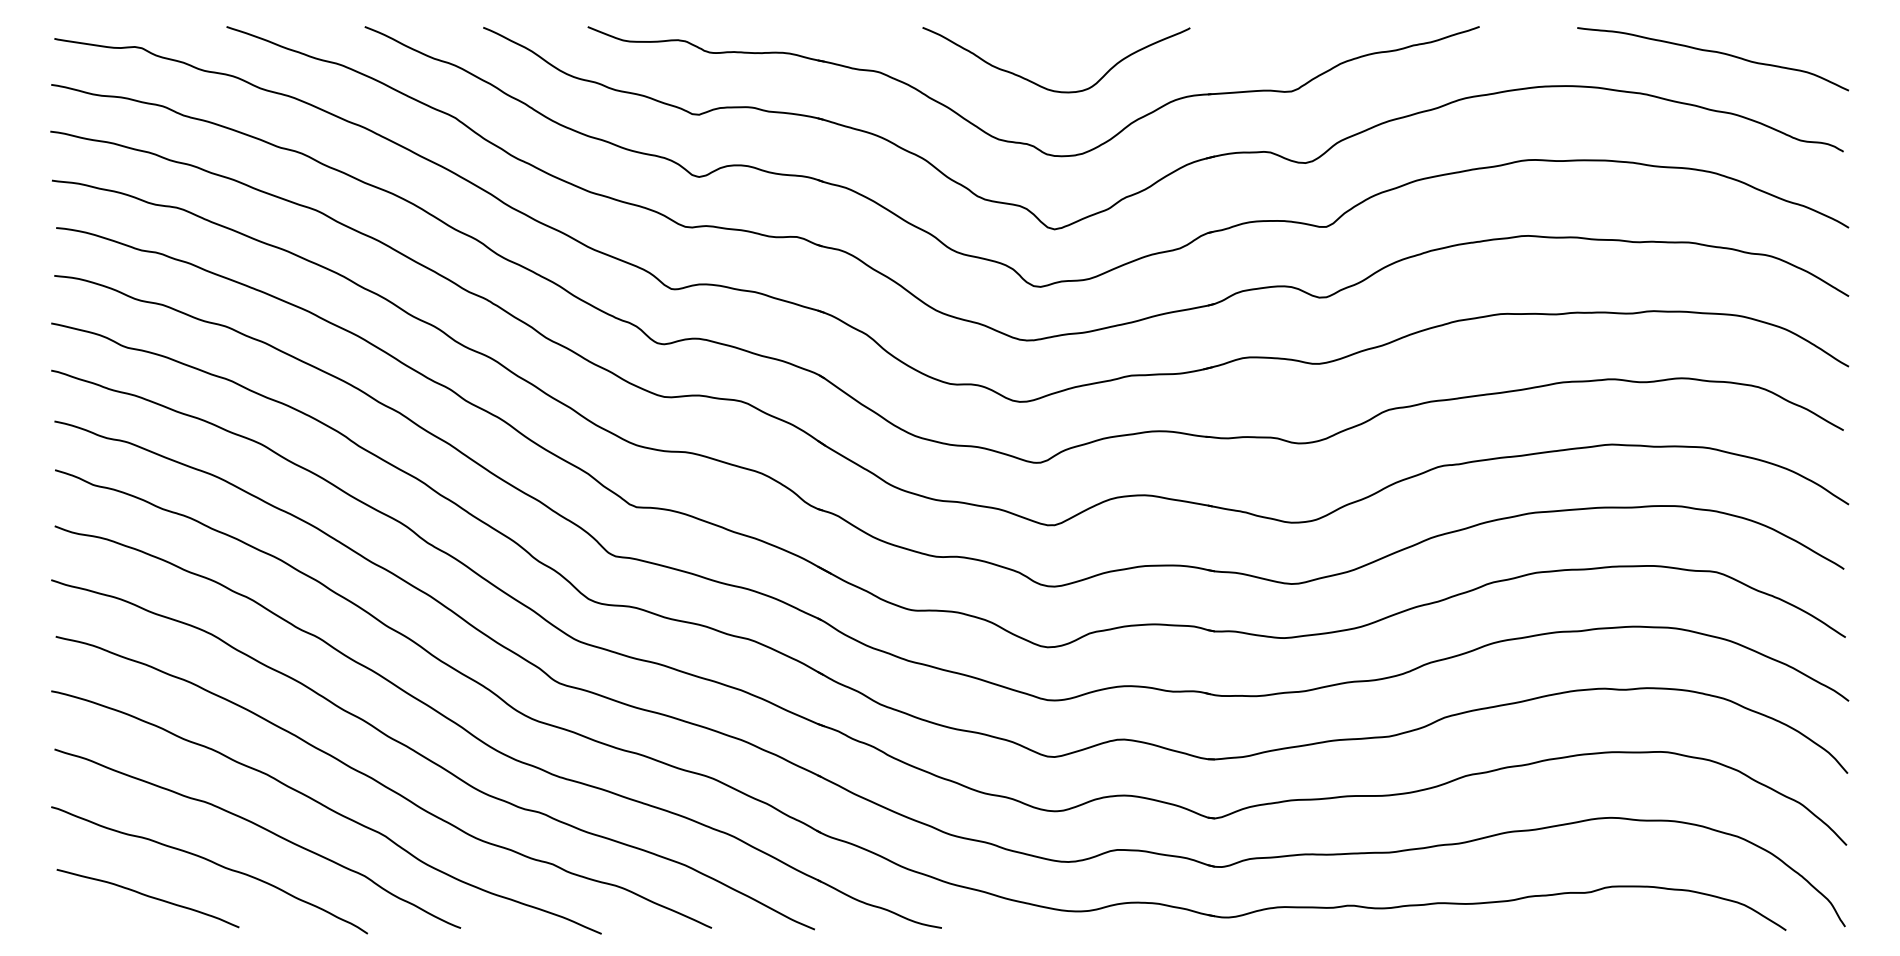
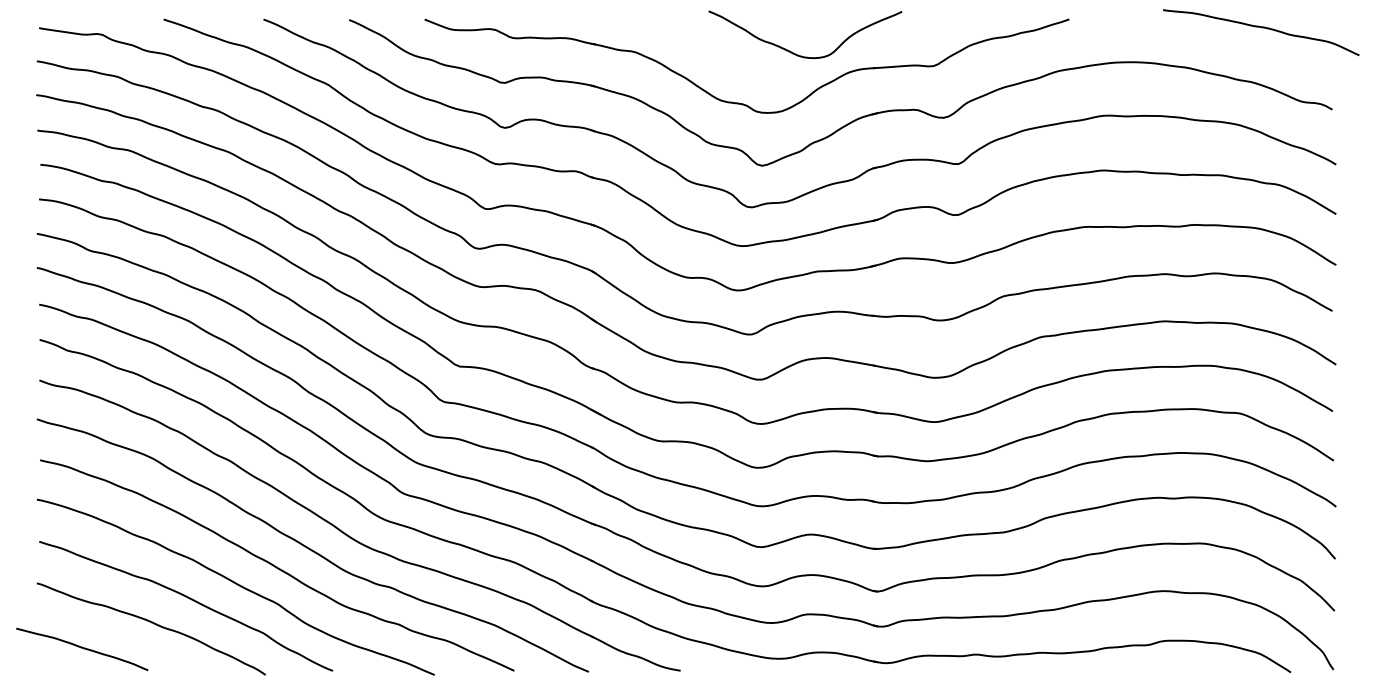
curve: (1712, 52) -> (1260, 27), moved
curve: (1043, 86) -> (796, 53), moved
curve: (148, 897) -> (82, 648), moved

